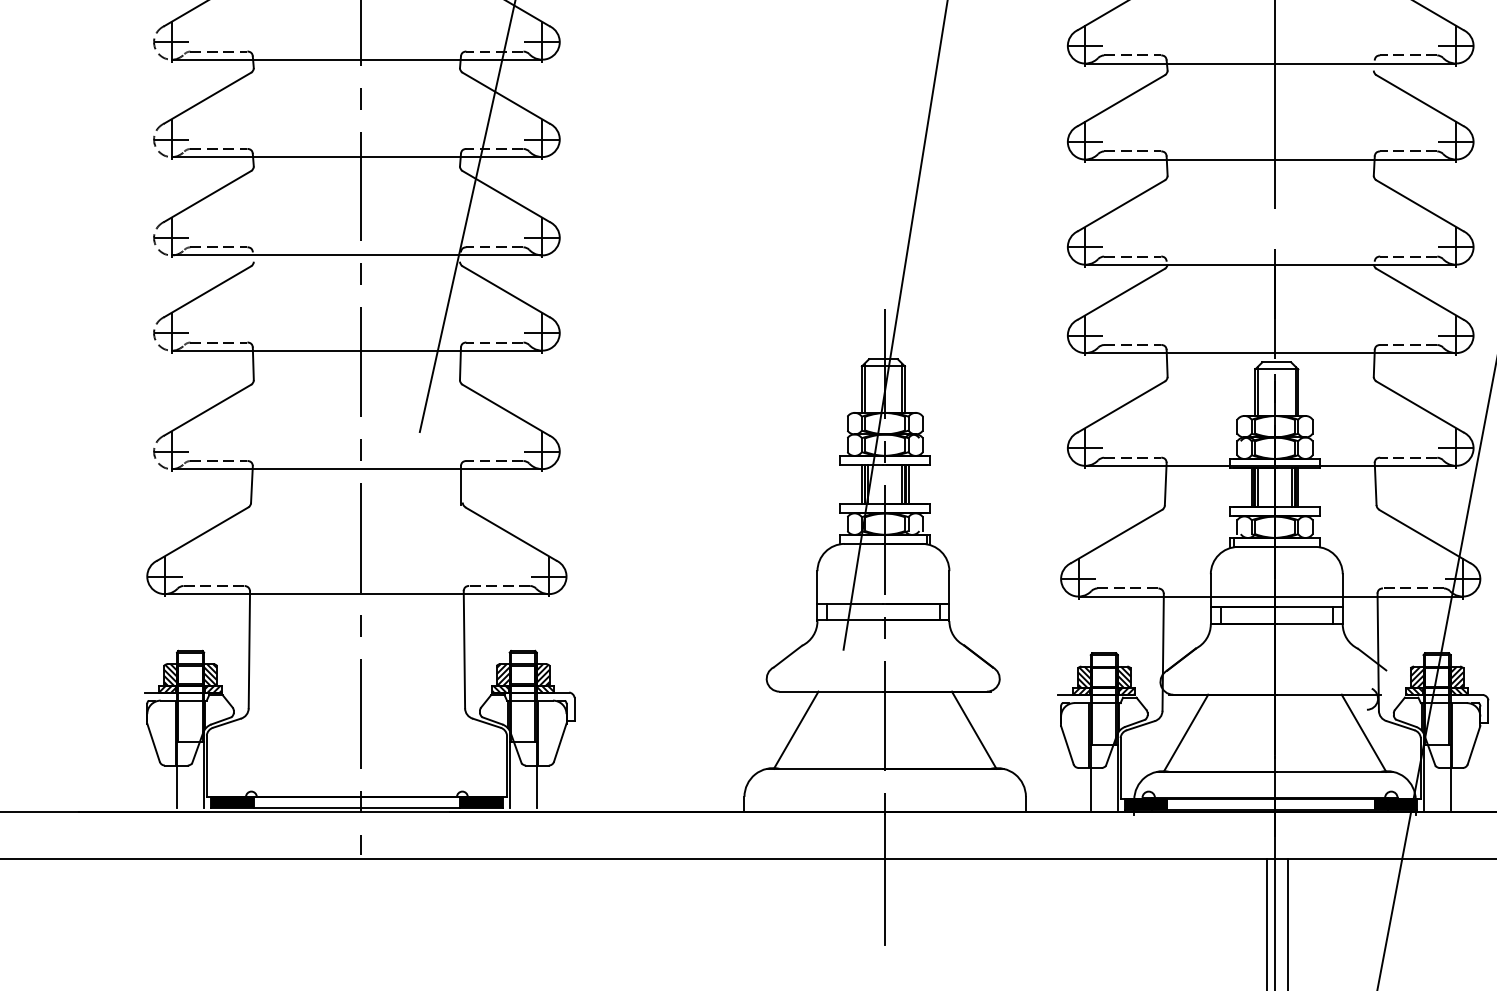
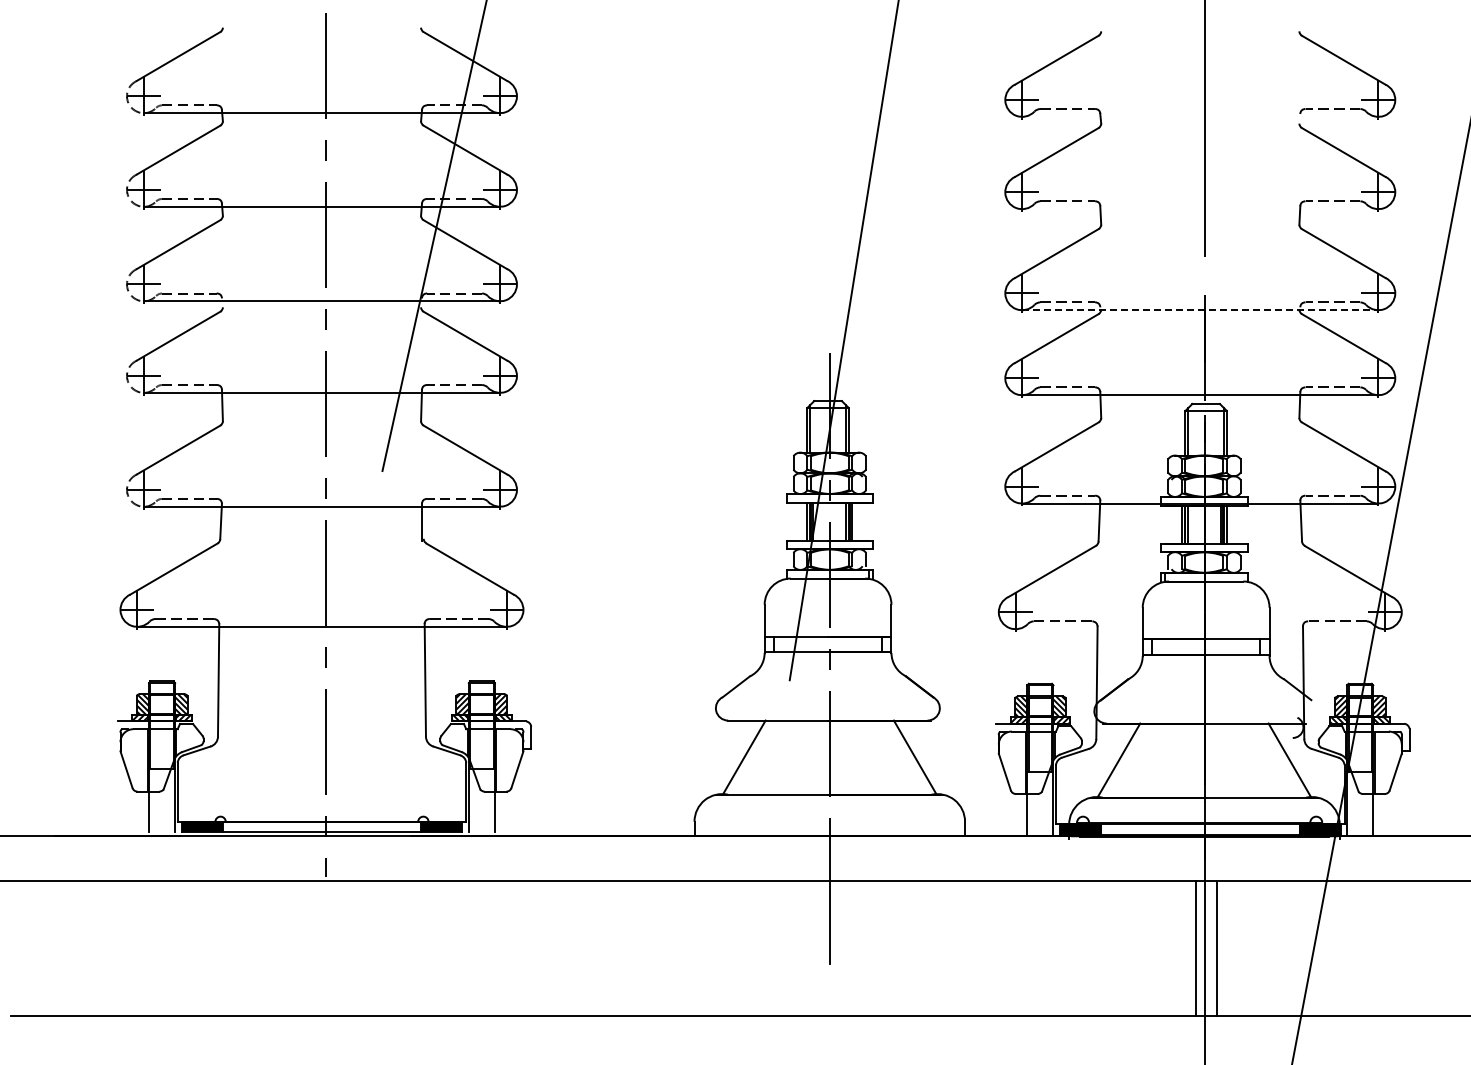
line: (1270, 63) -> (1200, 116), removed
line: (1270, 159) -> (1200, 209), removed
line: (1270, 265) -> (1200, 310), solid -> dashed
line: (1269, 596) -> (1199, 629), removed

